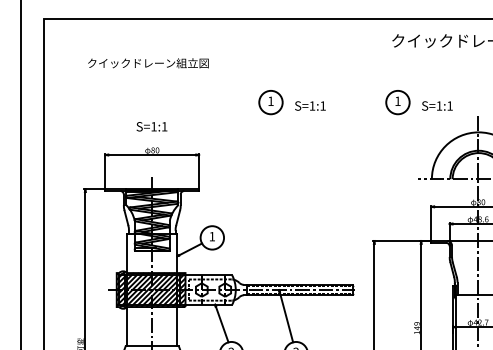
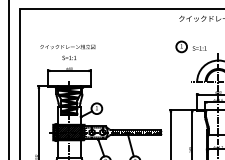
text: (147, 62) -> (67, 46), moved
part: (290, 101) -> (132, 46), removed

